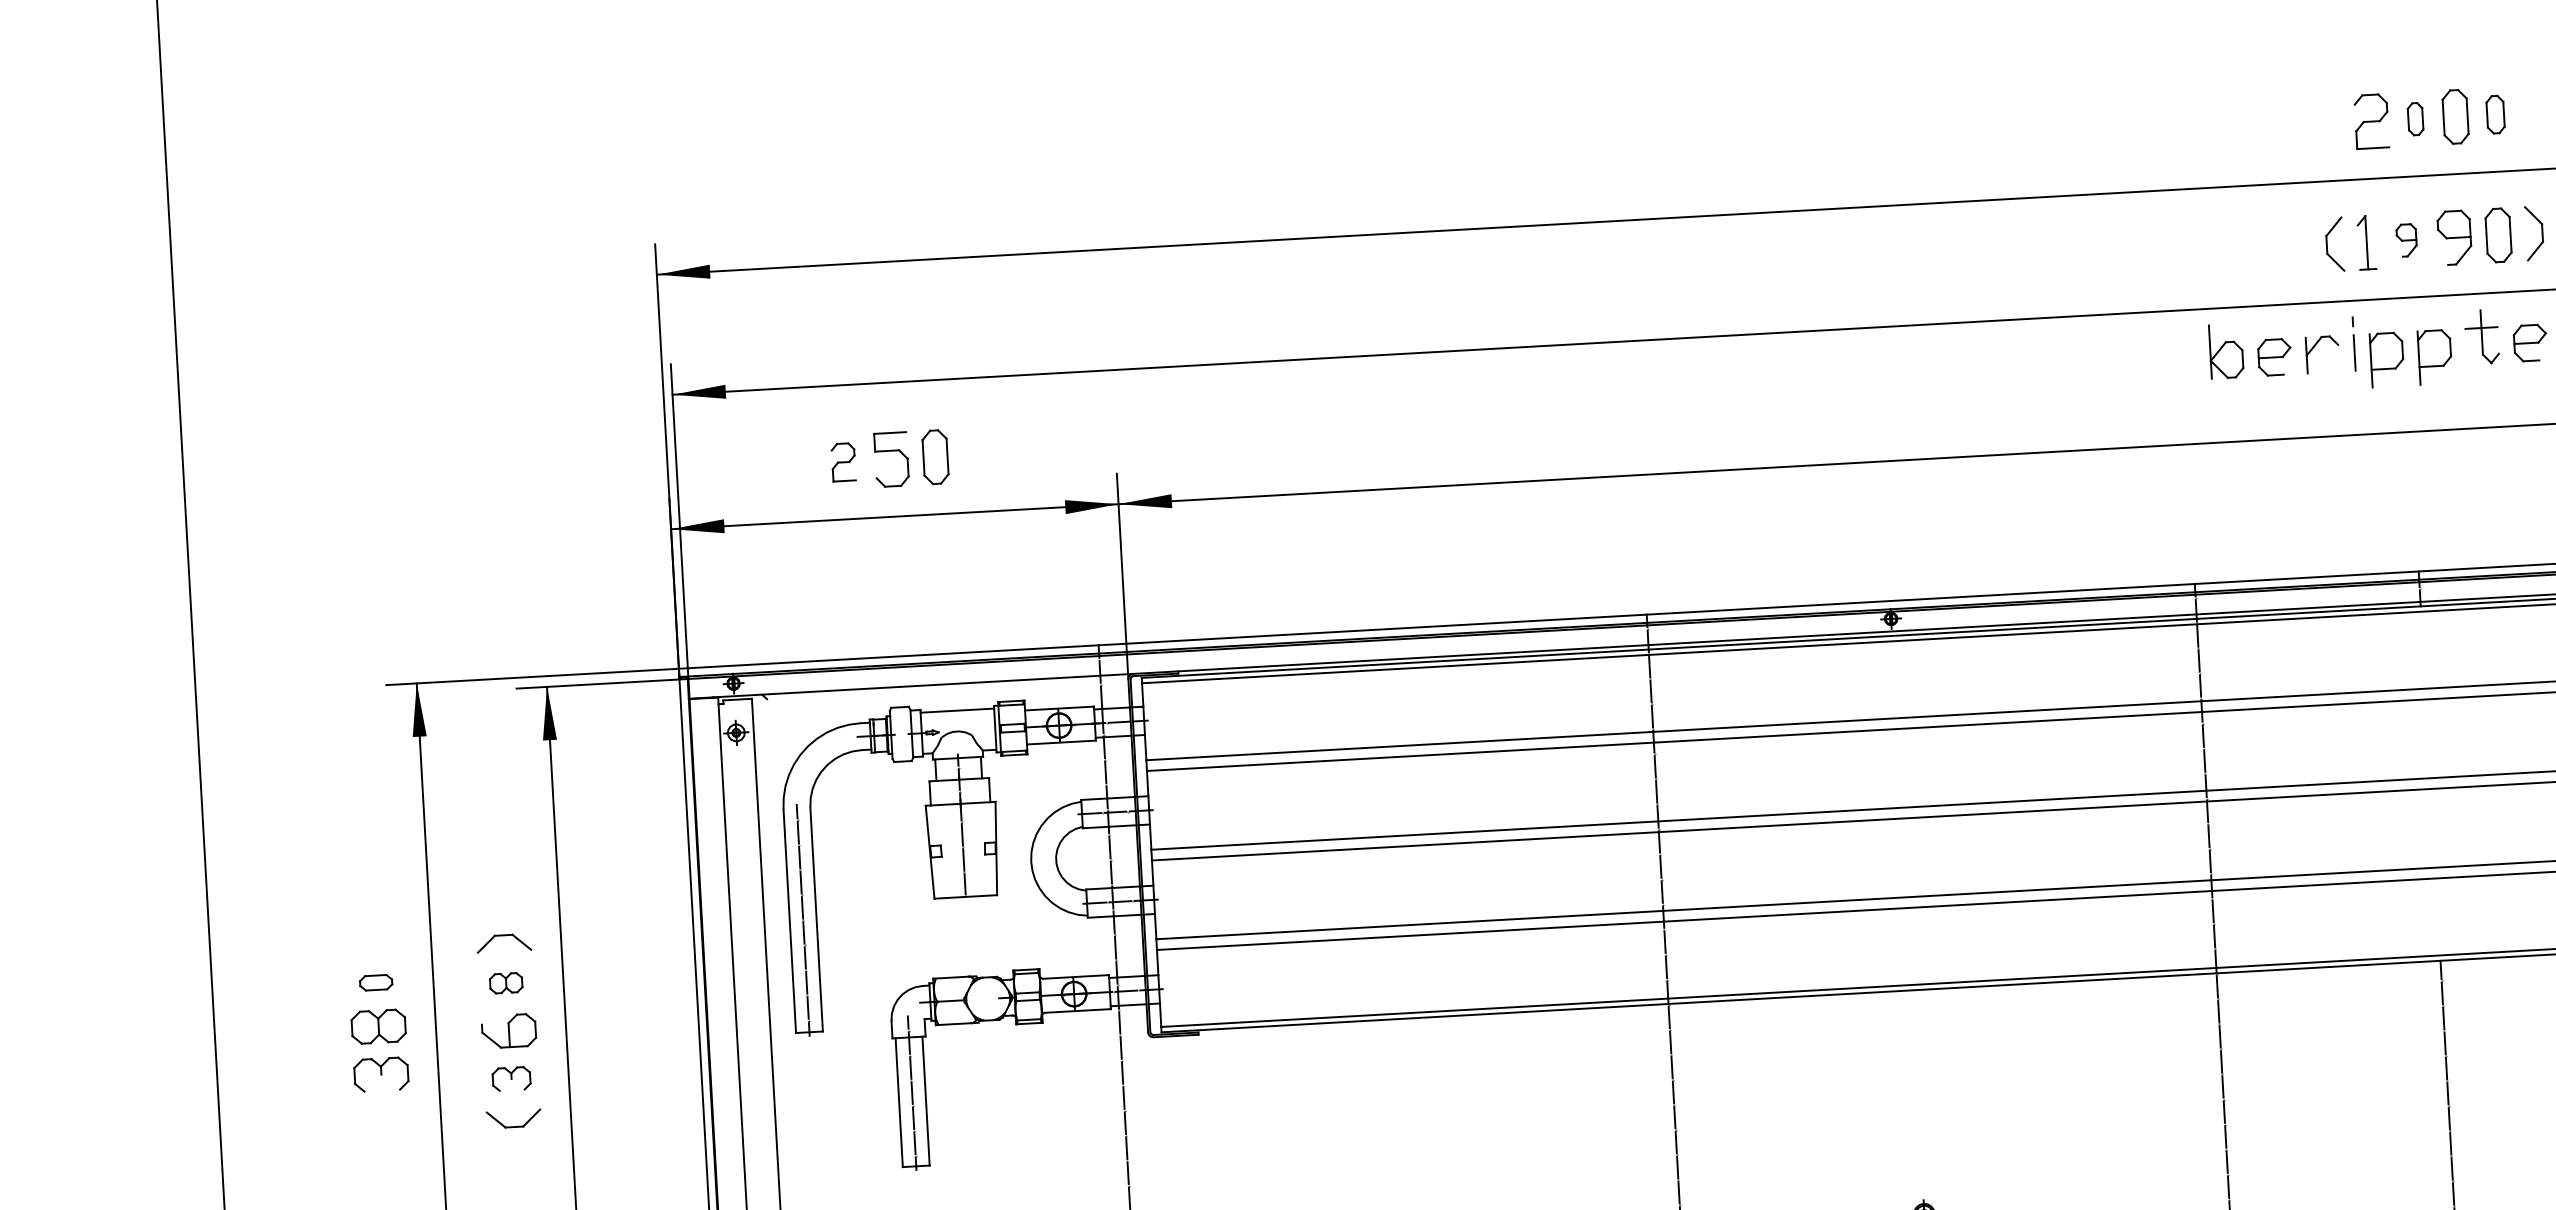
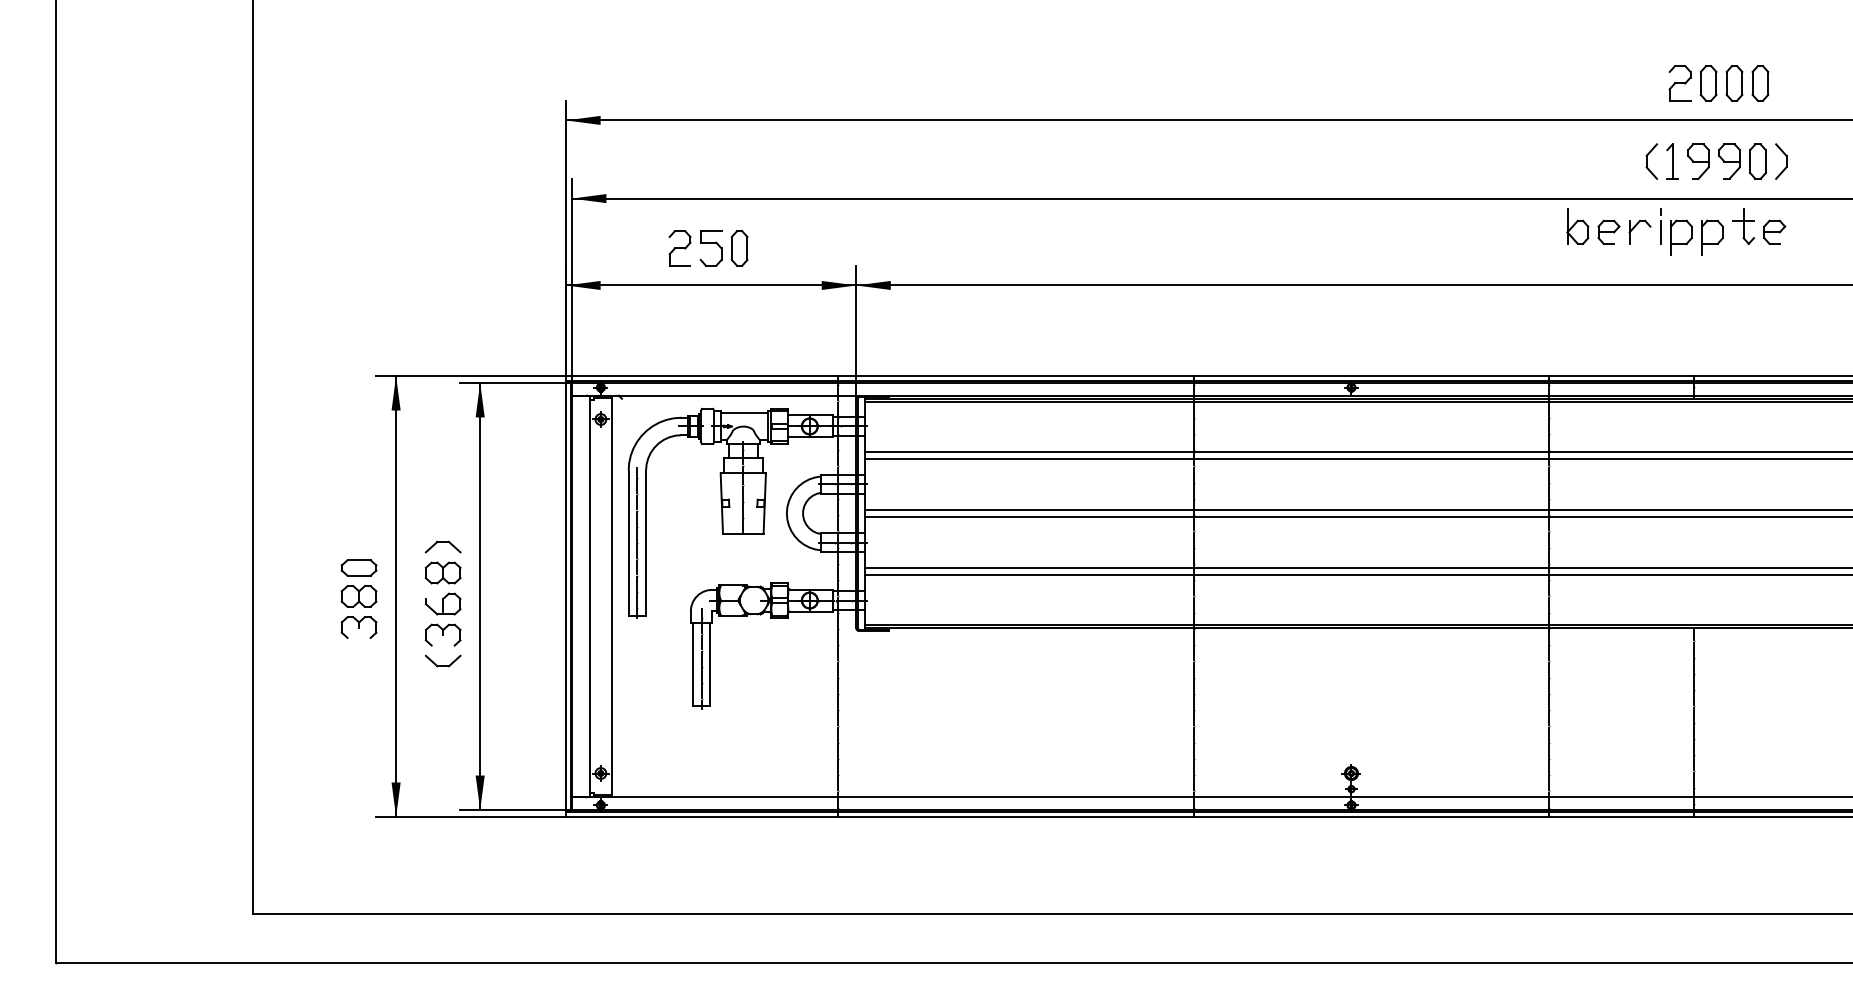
part: (2495, 114) -> (1760, 83), size x1.43
part: (2415, 119) -> (1708, 83), size x1.67
part: (2406, 240) -> (1698, 161), size x1.67
part: (842, 462) -> (679, 248), size x1.43
part: (375, 982) -> (358, 567), size x1.67
part: (505, 982) -> (442, 572), size x1.67
part: (510, 1078) -> (442, 634), size x1.43

